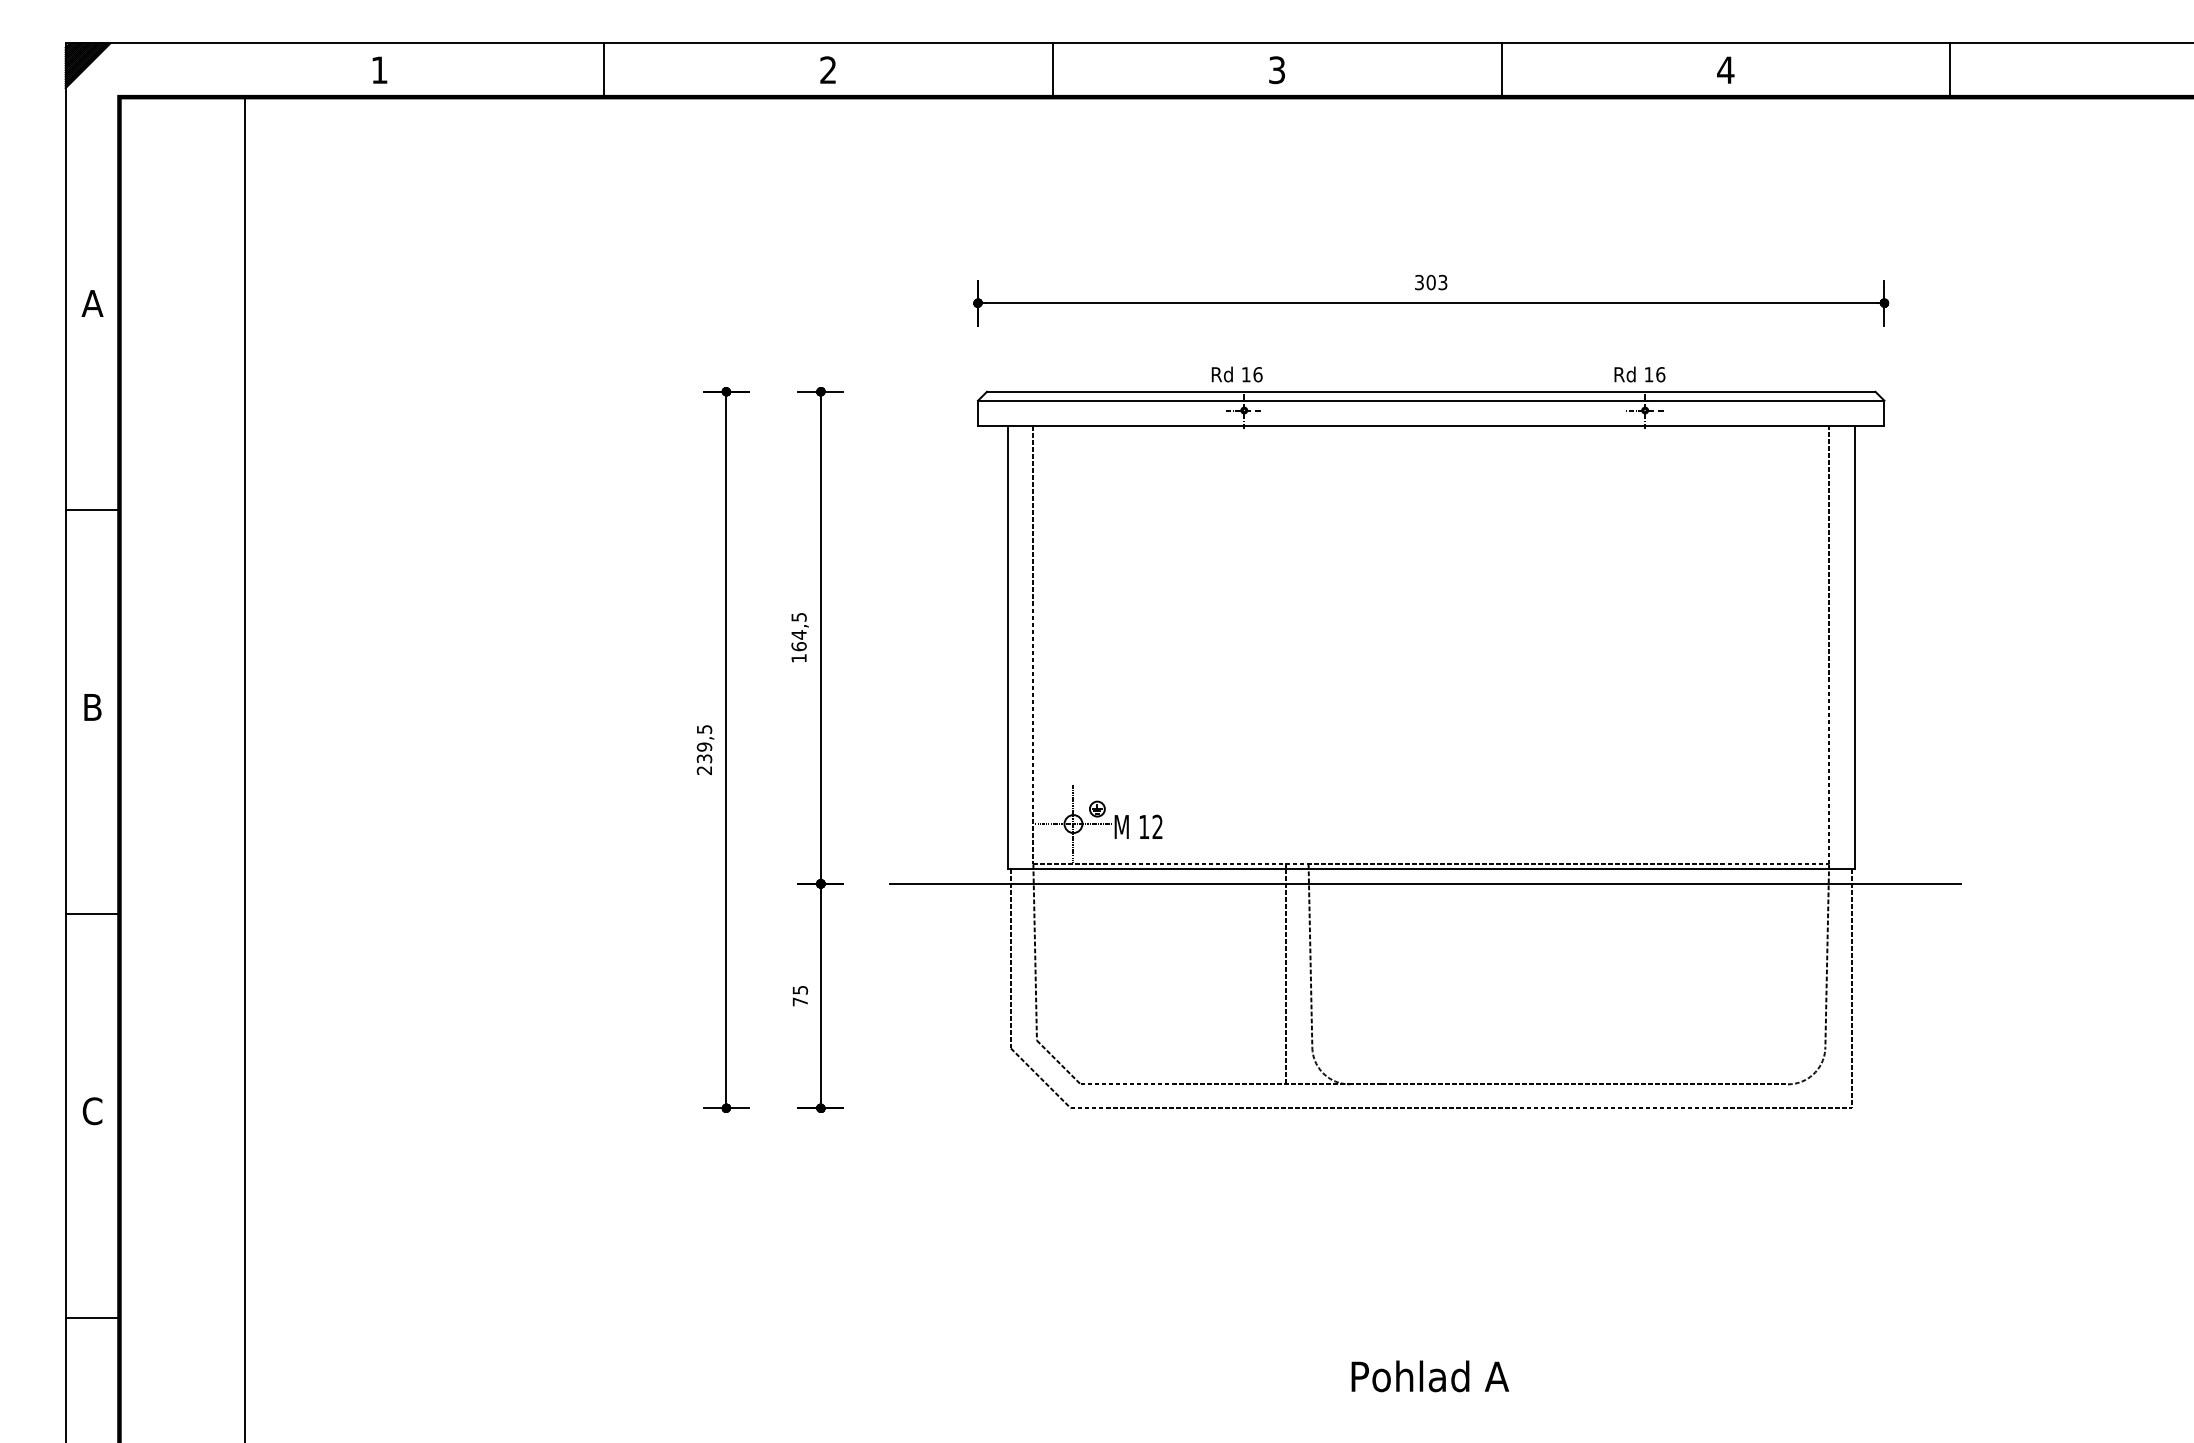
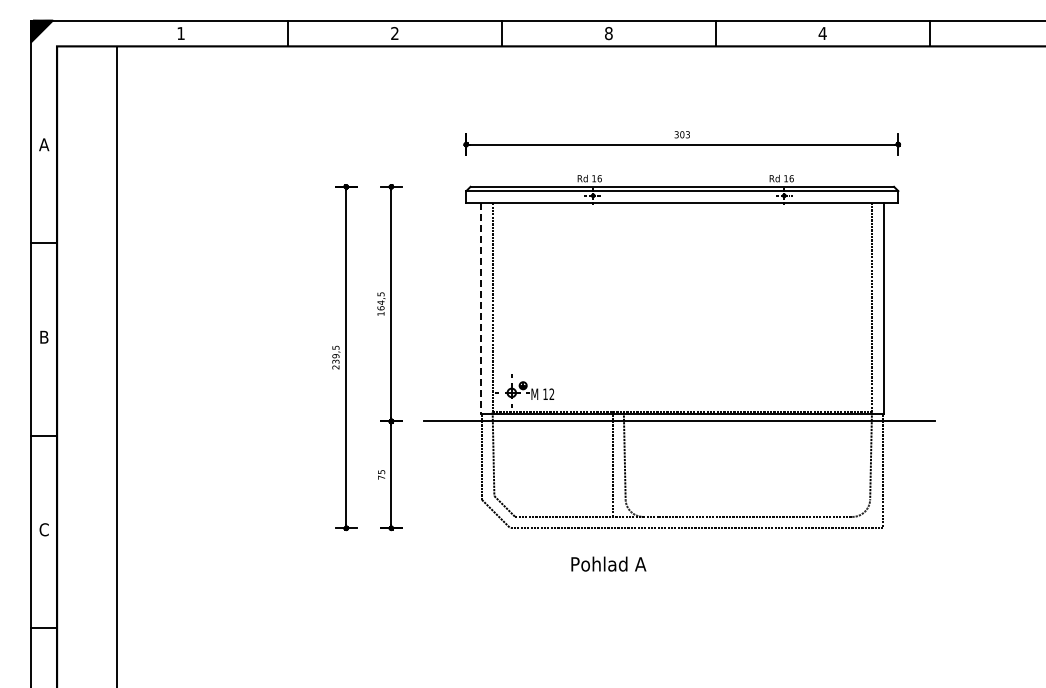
text: (1276, 70) -> (608, 33), 3 -> 8
line: (1007, 647) -> (480, 308), solid -> dashed
text: (1429, 1374) -> (608, 563), moved

